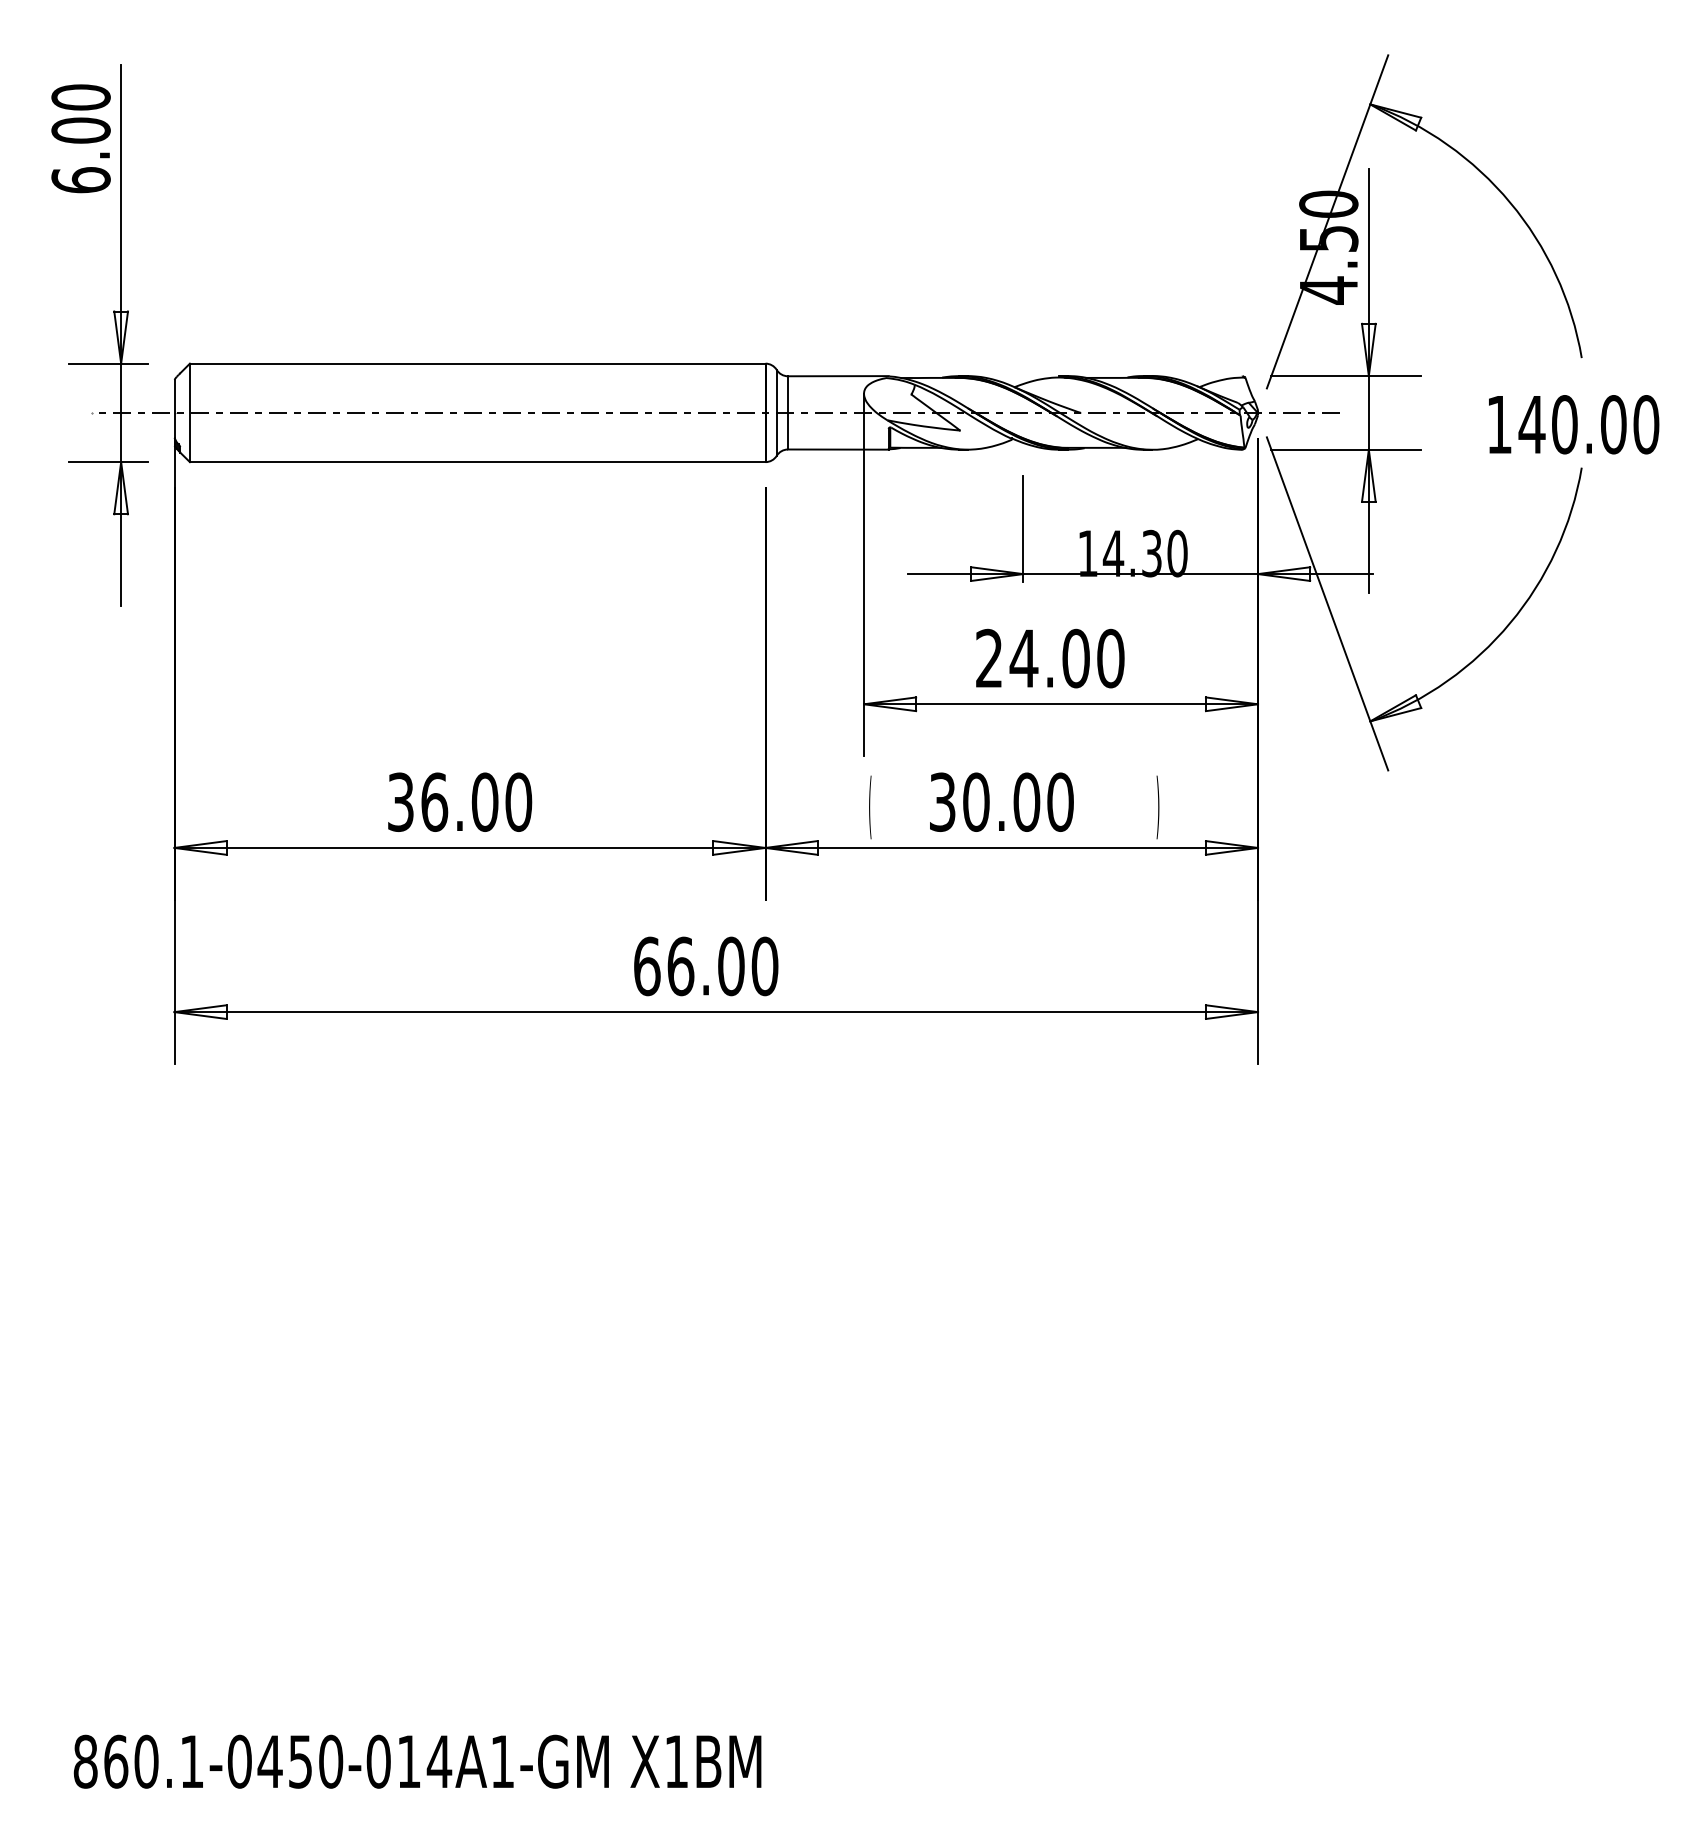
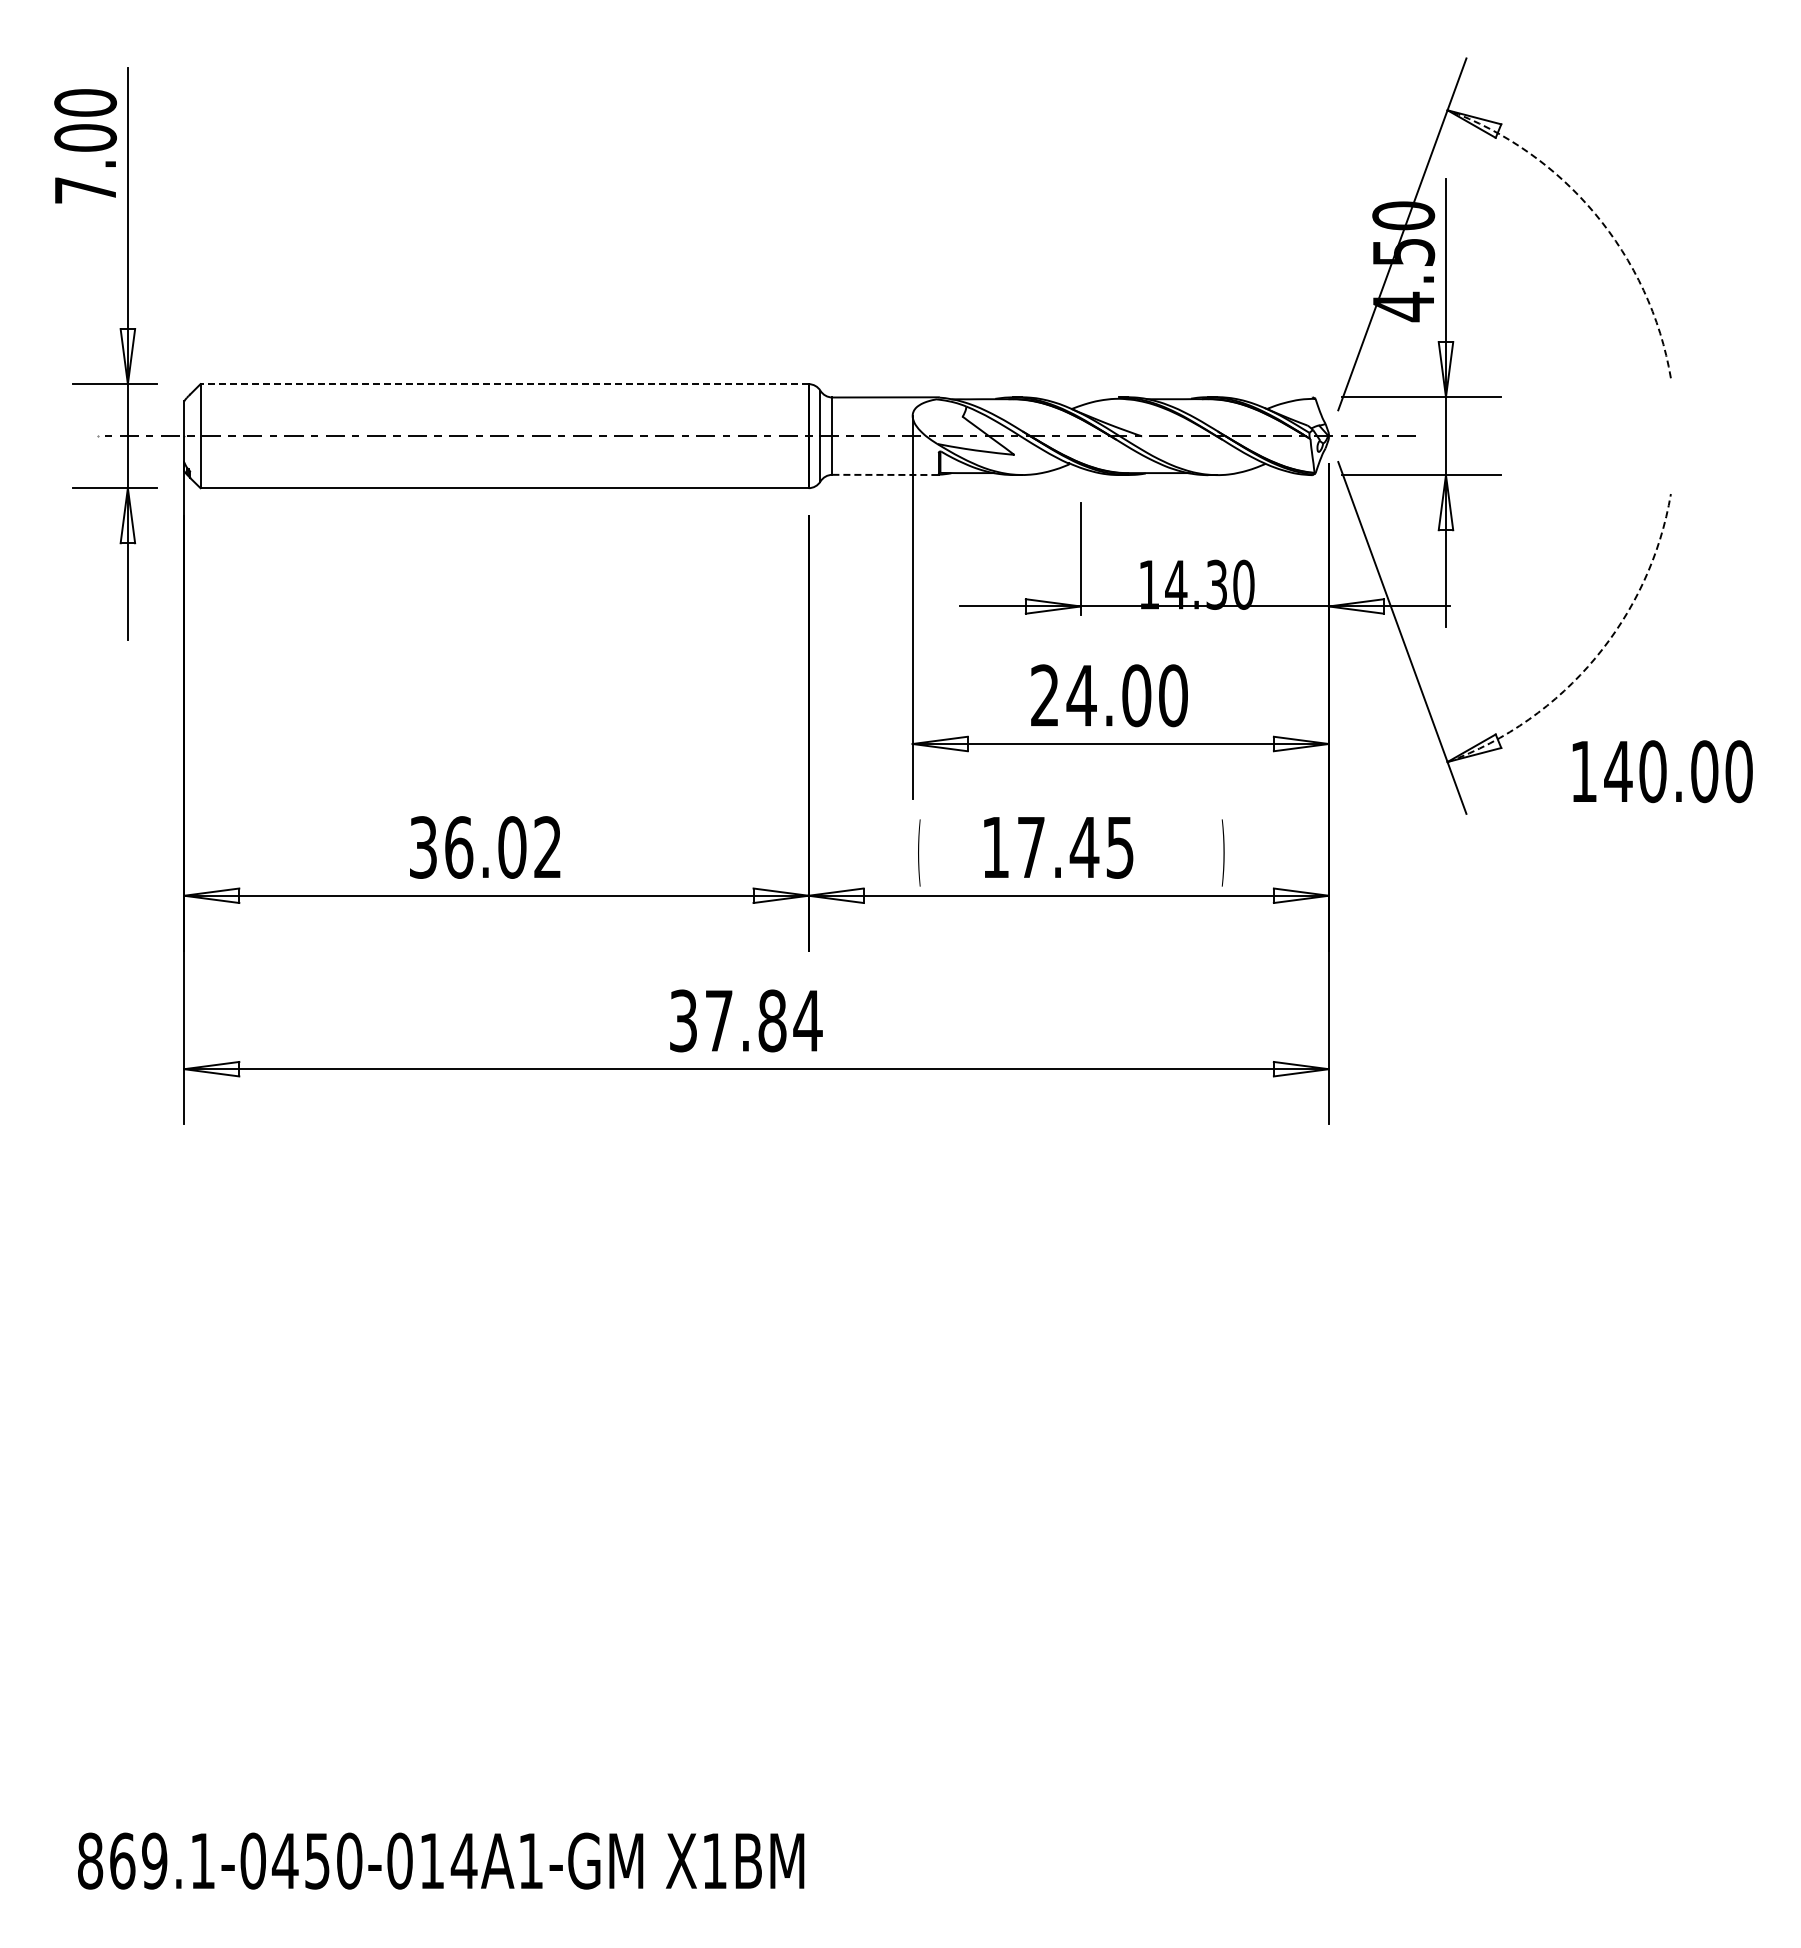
text: (81, 180) -> (85, 190), 6.00 -> 7.00
arc: (1510, 203) -> (1595, 214), solid -> dashed
line: (477, 363) -> (504, 384), solid -> dashed
text: (1573, 424) -> (1662, 771), moved
line: (839, 449) -> (886, 474), solid -> dashed
arc: (1510, 623) -> (1595, 658), solid -> dashed
text: (519, 802) -> (548, 847), 36.00 -> 36.02
text: (1002, 802) -> (1058, 847), 30.00 -> 17.45
text: (705, 966) -> (745, 1020), 66.00 -> 37.84
text: (146, 1761) -> (154, 1860), 860.1-0450-014A1-GM -> 869.1-0450-014A1-GM

